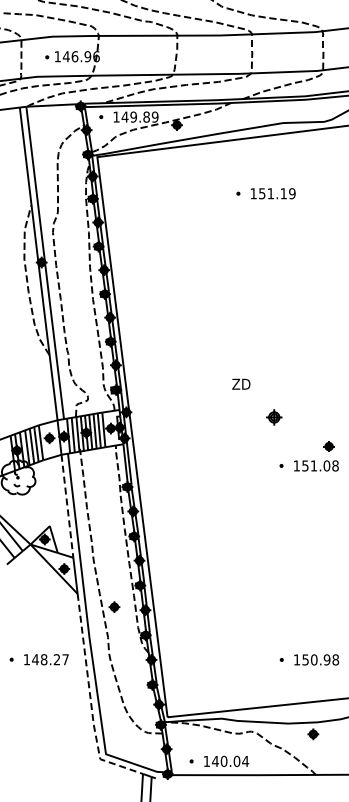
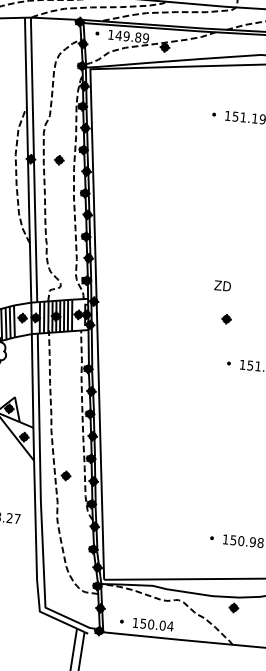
part: (72, 260) -> (58, 160), added
text: (241, 383) -> (222, 285), moved
part: (273, 417) -> (226, 319), size x0.71
line: (67, 506) -> (32, 381), dashed -> solid
line: (90, 700) -> (36, 557), dashed -> solid
text: (214, 761) -> (142, 623), 140.04 -> 150.04

